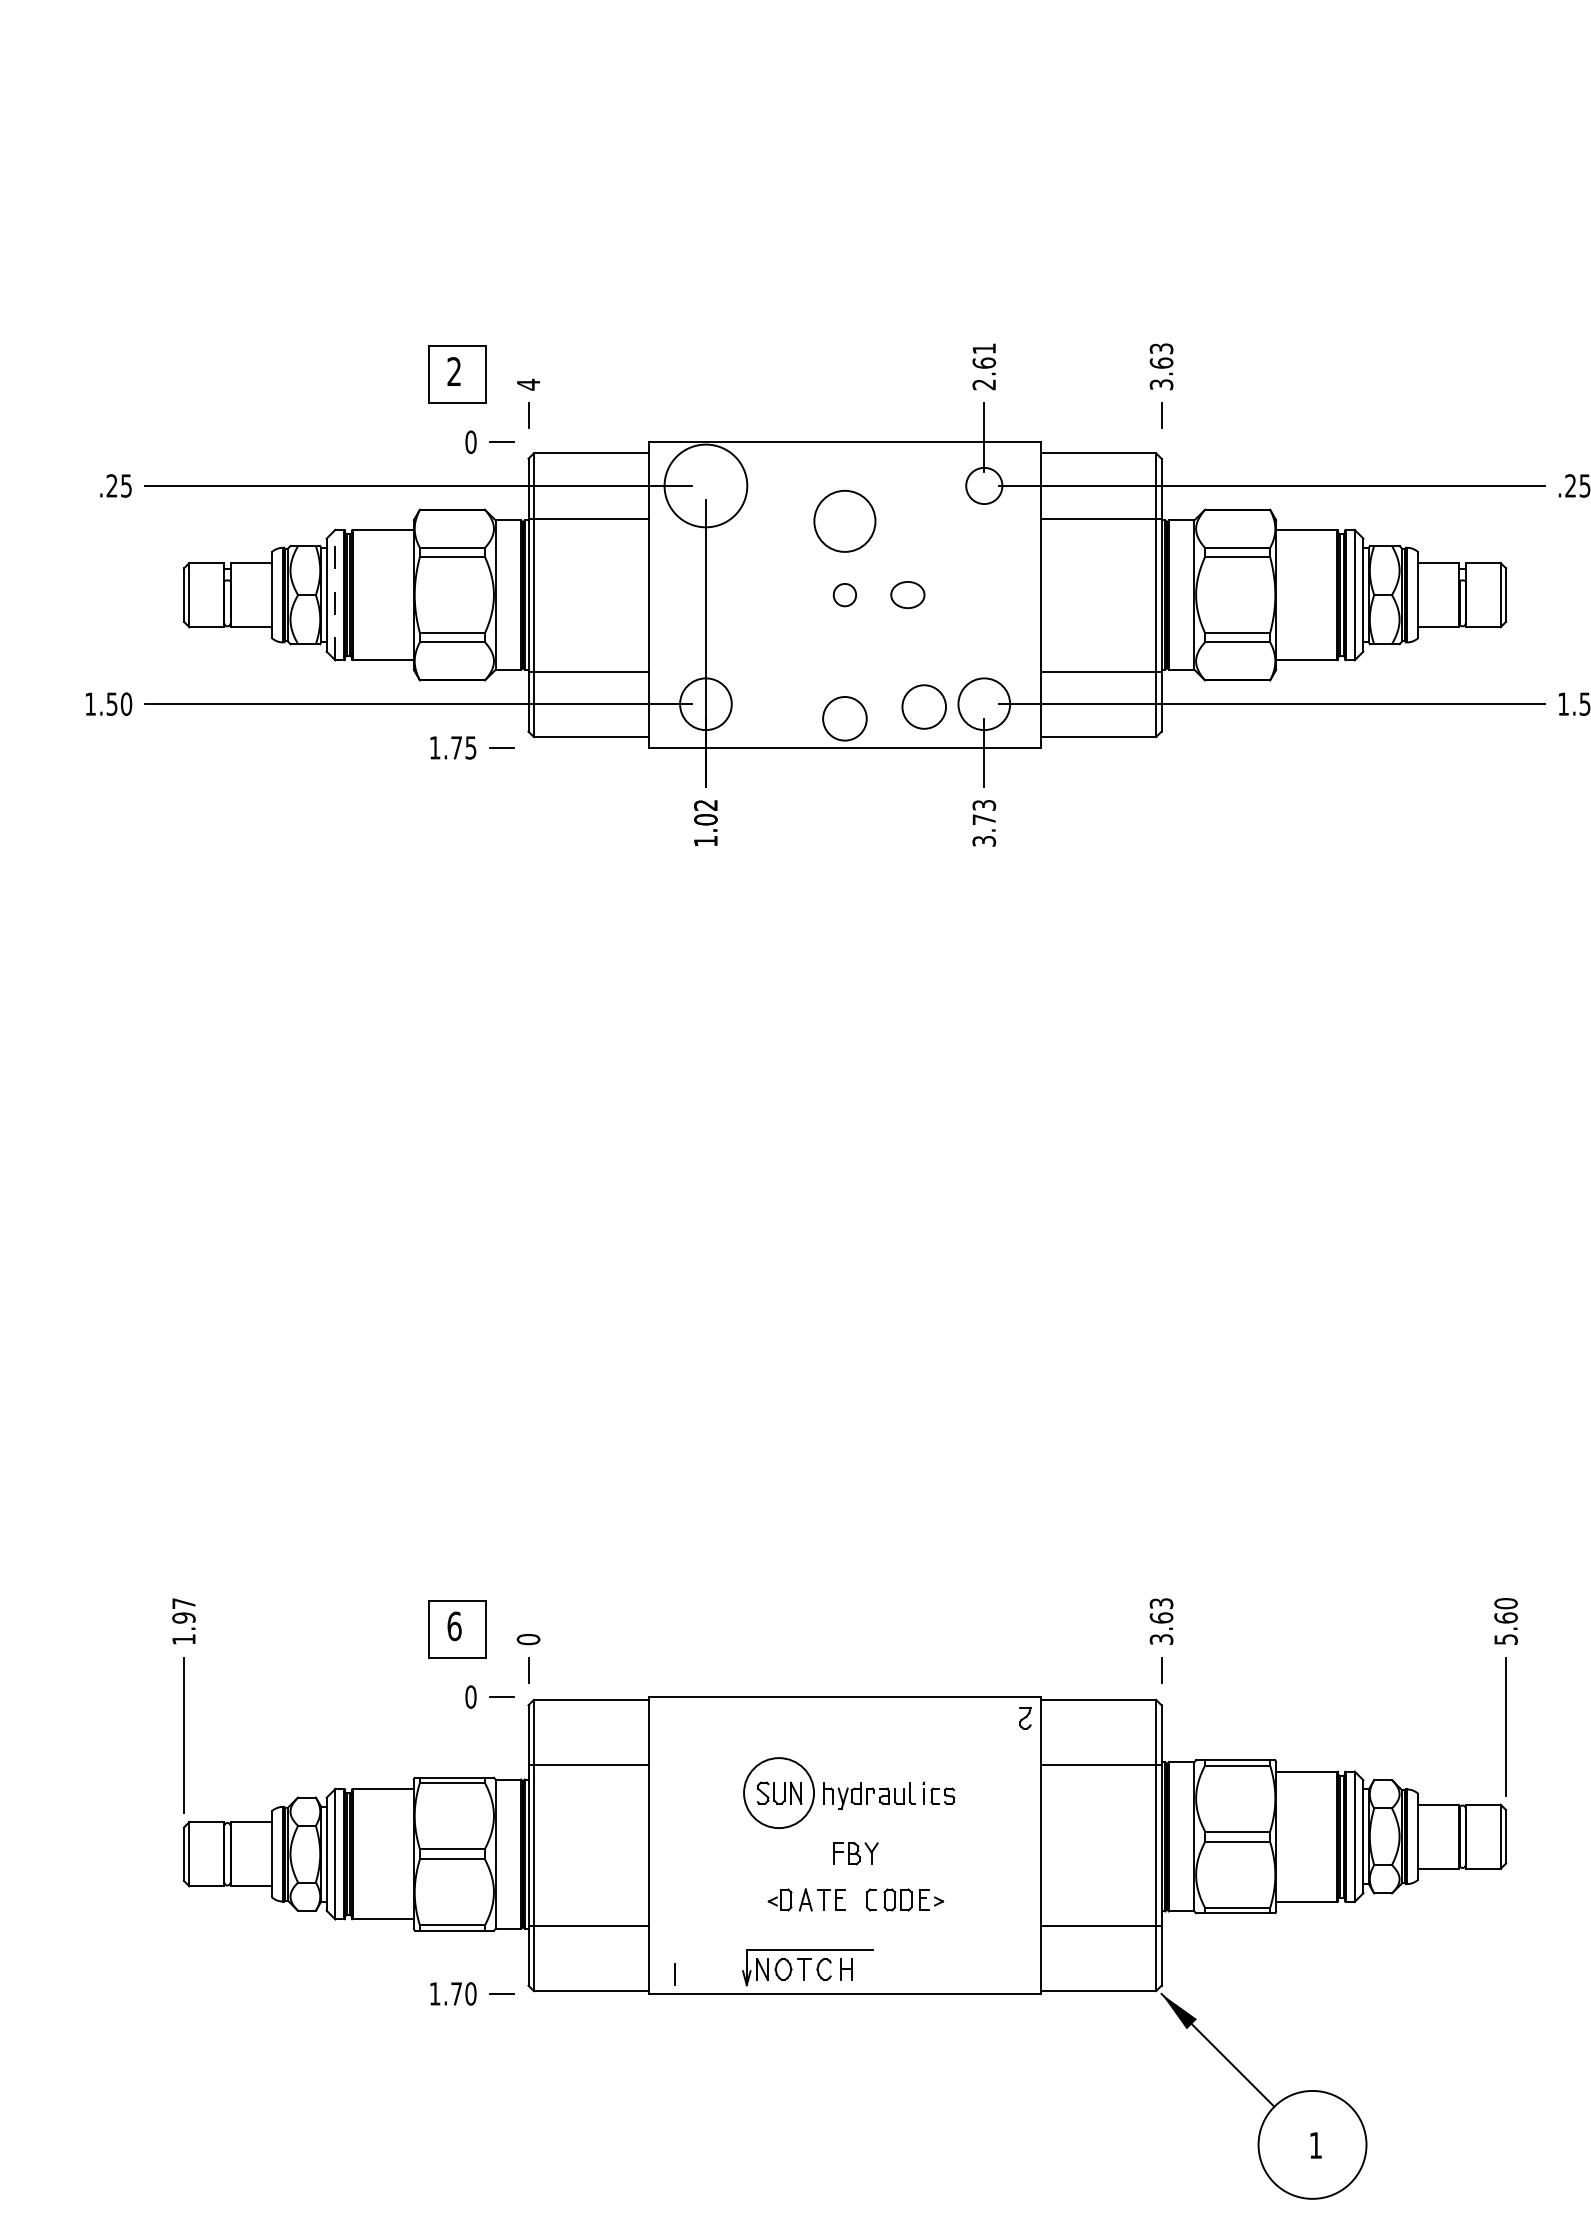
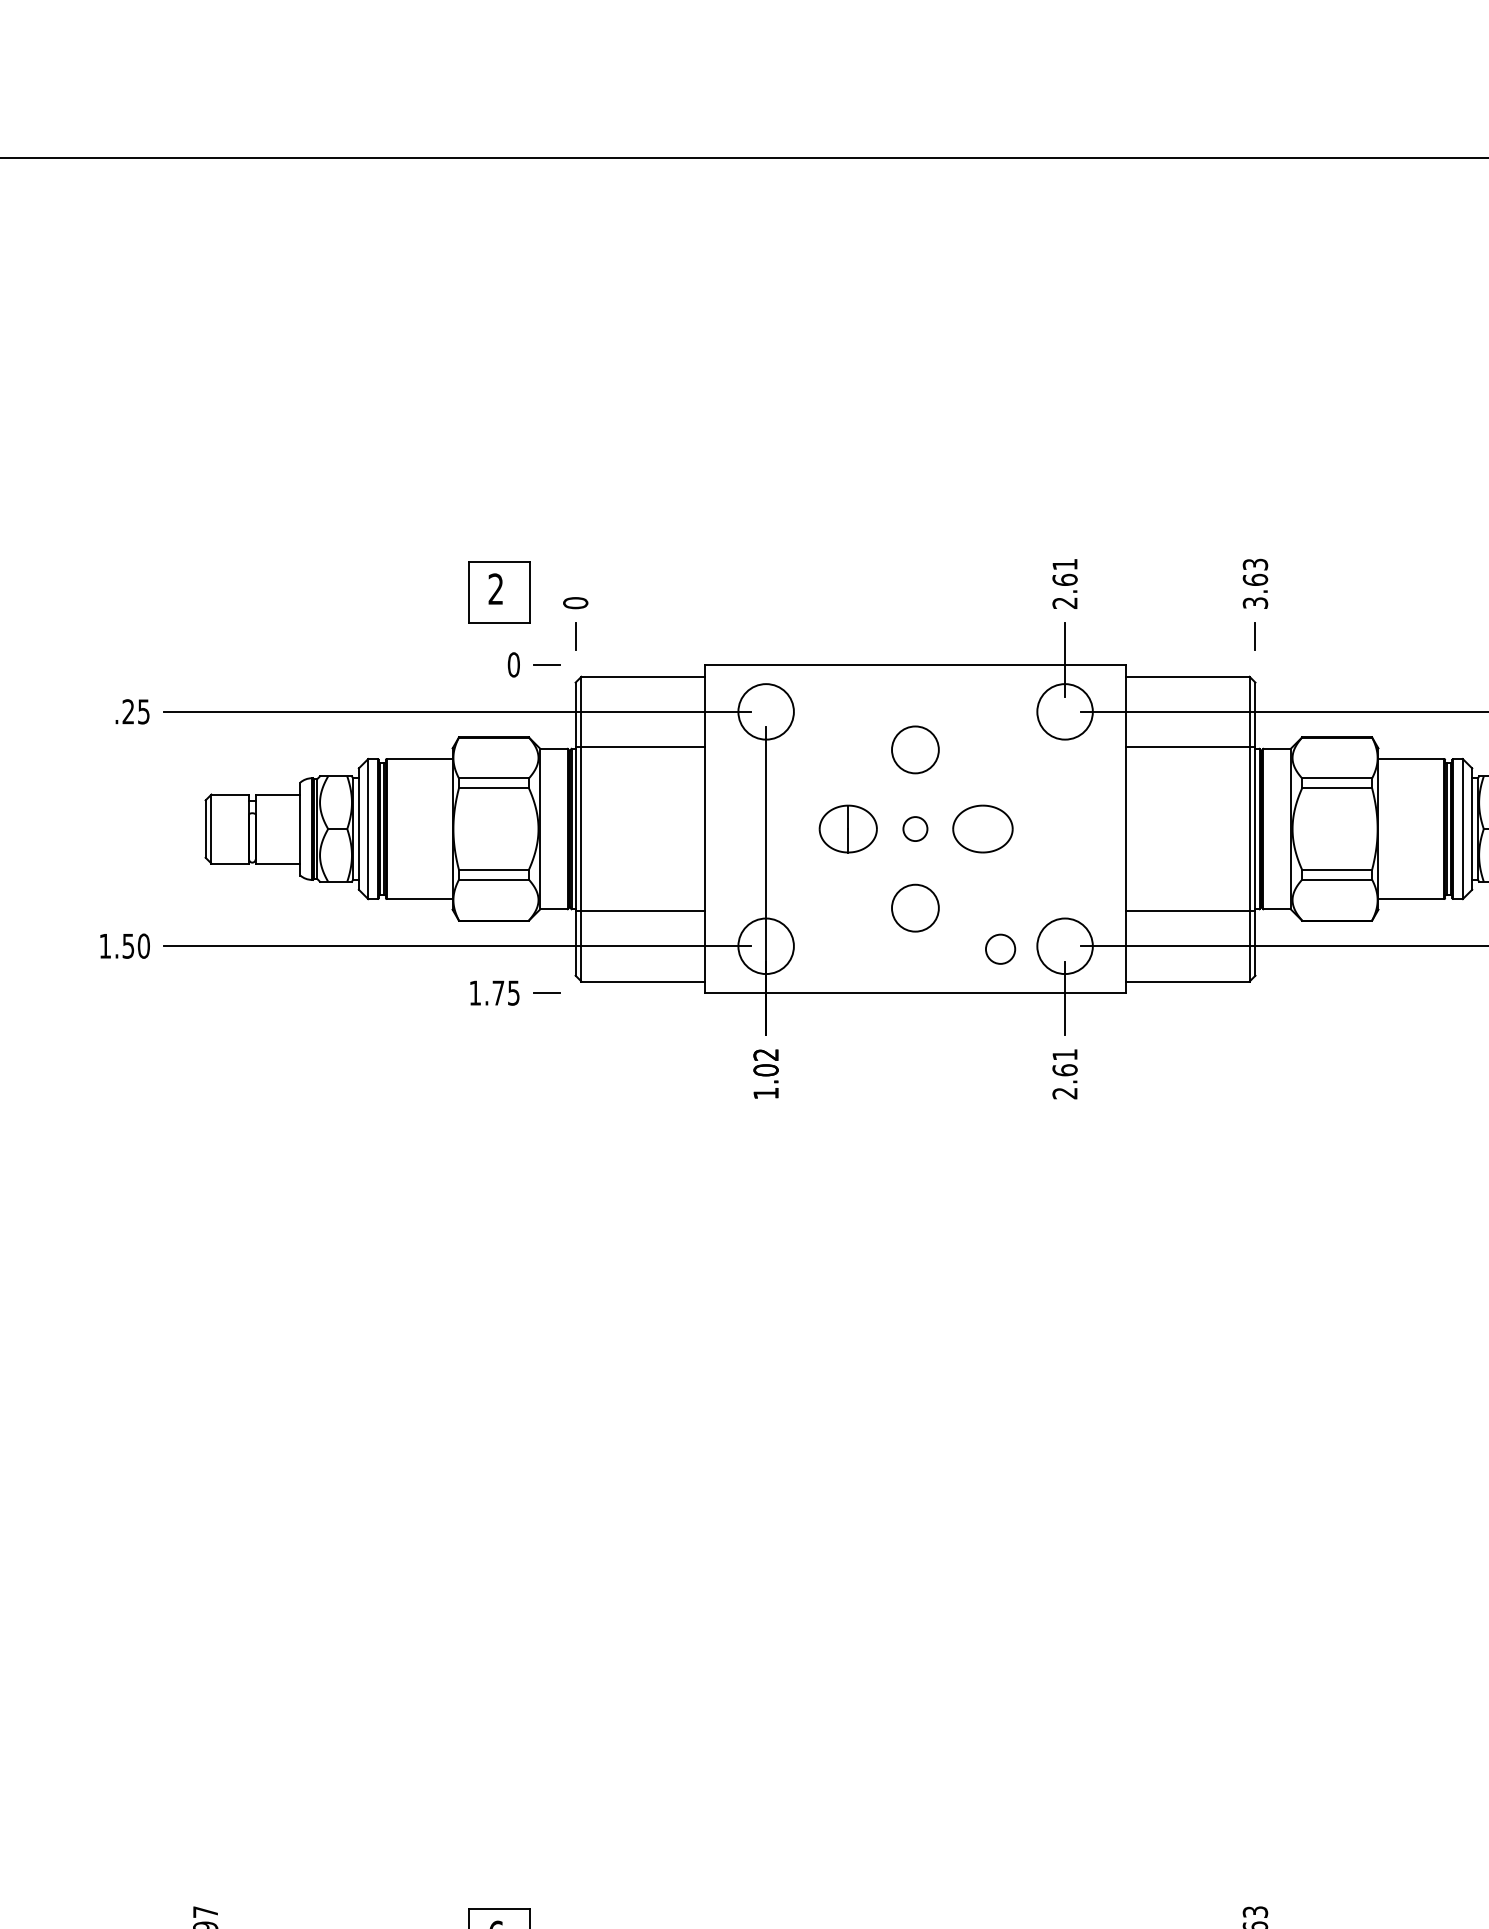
text: (528, 384) -> (575, 602), 4 -> 0
circle: (705, 485) -> (765, 711), size x0.62
circle: (984, 485) -> (1065, 711), size x1.43
circle: (844, 521) -> (914, 750), size x0.71
line: (335, 594) -> (368, 828), dashed -> solid
part: (781, 594) -> (847, 828), added
part: (907, 594) -> (982, 828), size x1.67
circle: (923, 706) -> (999, 948), size x0.62
circle: (844, 718) -> (914, 907), moved
text: (984, 823) -> (1065, 1074), 3.73 -> 2.61

